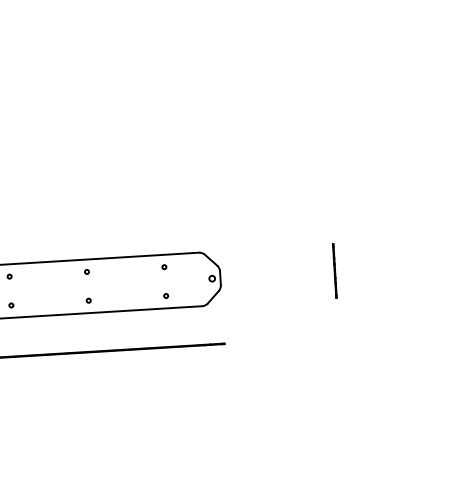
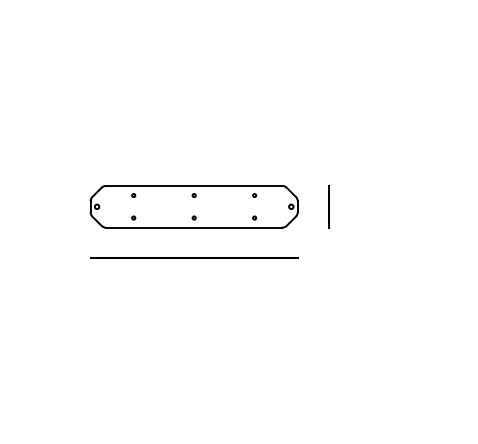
line: (333, 270) -> (328, 206), moved

